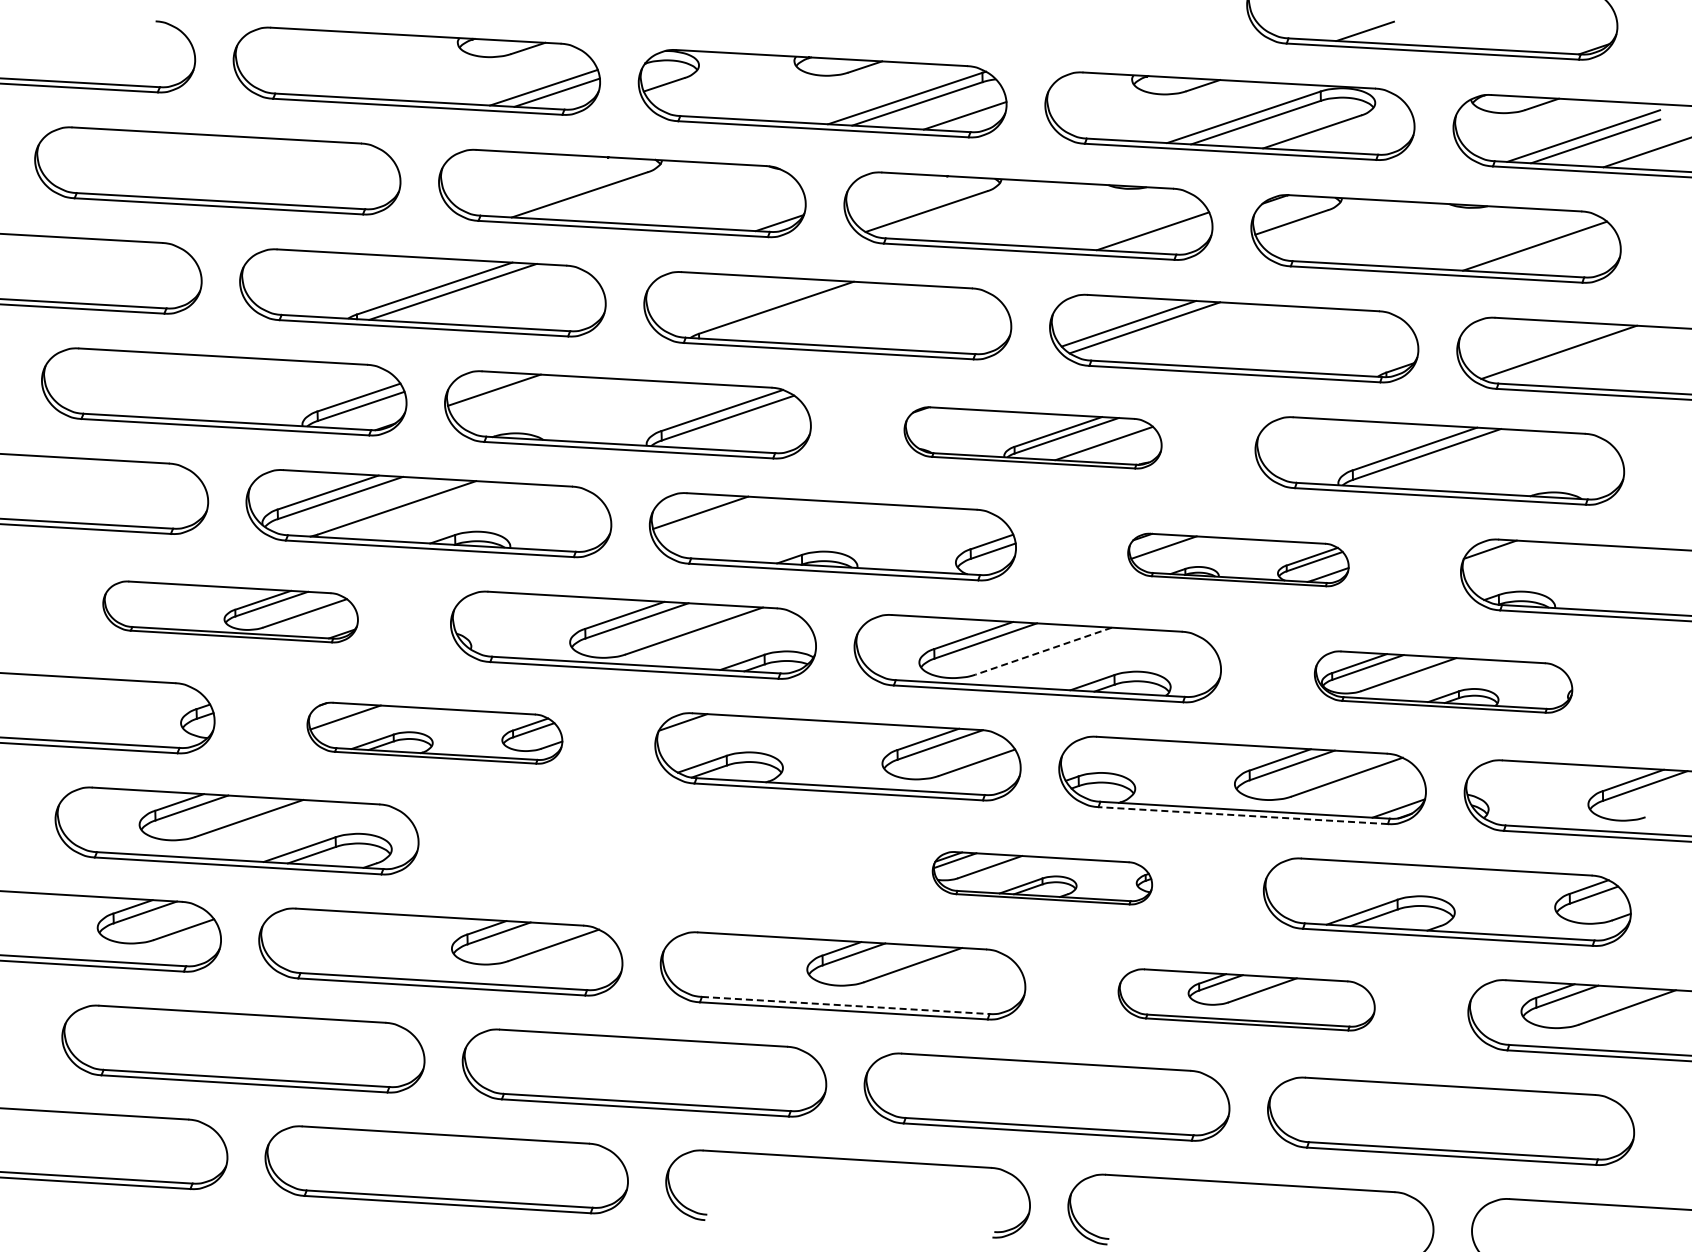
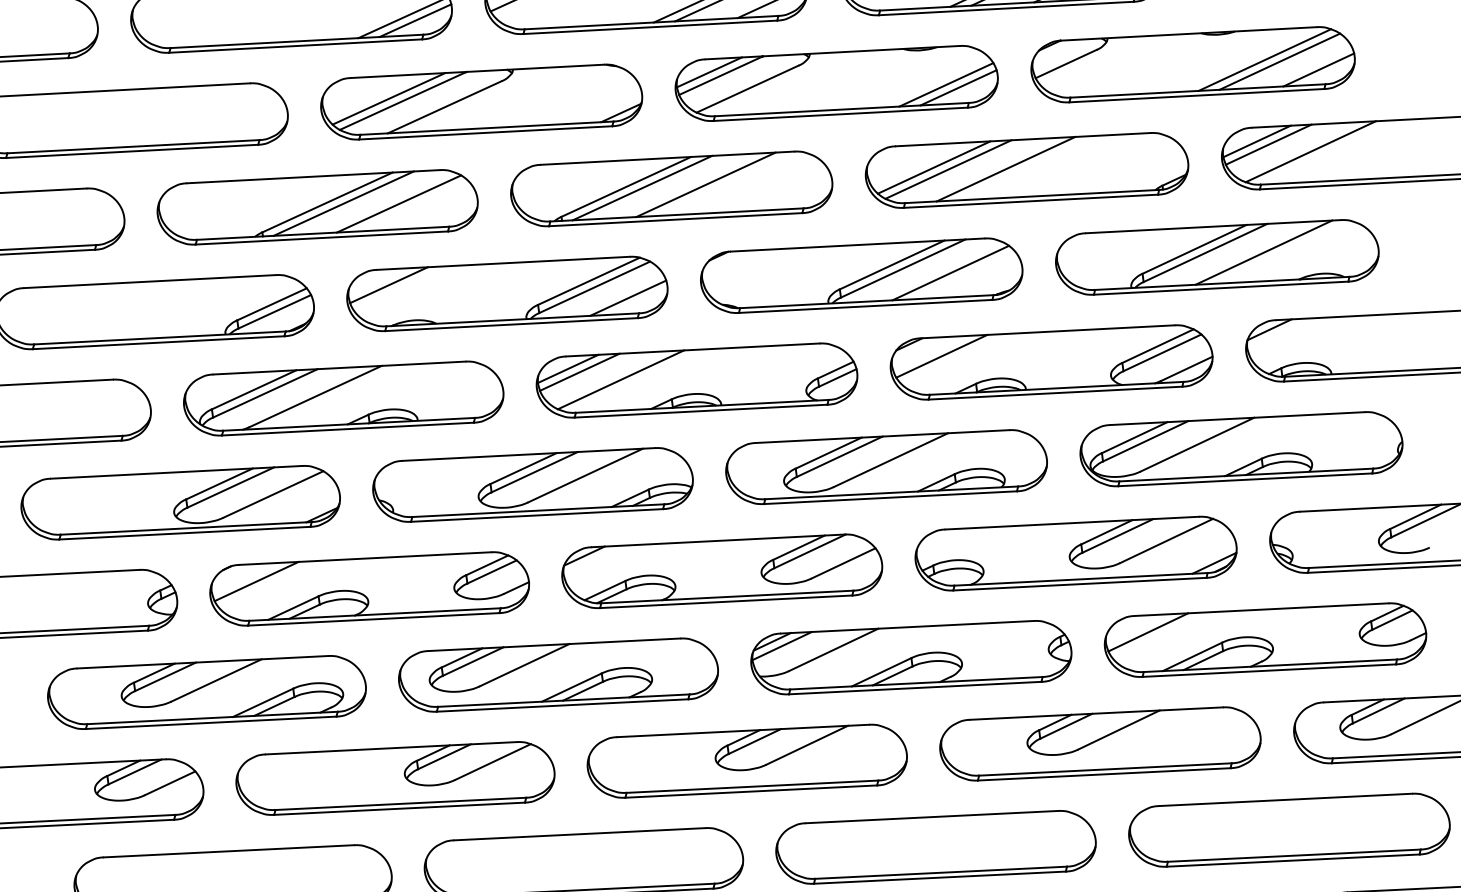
line: (517, 177) -> (389, 98), added
line: (532, 182) -> (402, 101), added
line: (884, 187) -> (708, 72), added
line: (897, 192) -> (720, 75), added
line: (1166, 235) -> (958, 87), added
line: (1518, 242) -> (1265, 60), added
line: (1578, 260) -> (1318, 70), added
line: (515, 298) -> (398, 203), added
line: (794, 311) -> (642, 188), added
line: (867, 315) -> (706, 185), added
line: (1499, 333) -> (1257, 140), added
line: (1210, 334) -> (1006, 169), added
line: (1511, 338) -> (1268, 144), added
line: (764, 434) -> (627, 298), added
part: (1032, 437) -> (861, 275), size x1.43
line: (1493, 461) -> (1264, 252), added
line: (687, 507) -> (567, 368), added
line: (746, 526) -> (620, 379), added
part: (1238, 559) -> (1051, 362), size x1.67
part: (230, 611) -> (180, 502), size x1.43
line: (1043, 651) -> (890, 460), dashed -> solid
part: (1443, 681) -> (1241, 448), size x1.43
part: (434, 732) -> (369, 588), size x1.43
line: (1243, 815) -> (1080, 584), dashed -> solid
part: (639, 854) -> (558, 674), added
part: (1042, 877) -> (911, 656), size x1.67
line: (1314, 878) -> (1147, 632), added
part: (1246, 999) -> (1100, 743), size x1.43
line: (846, 1005) -> (753, 786), dashed -> solid

